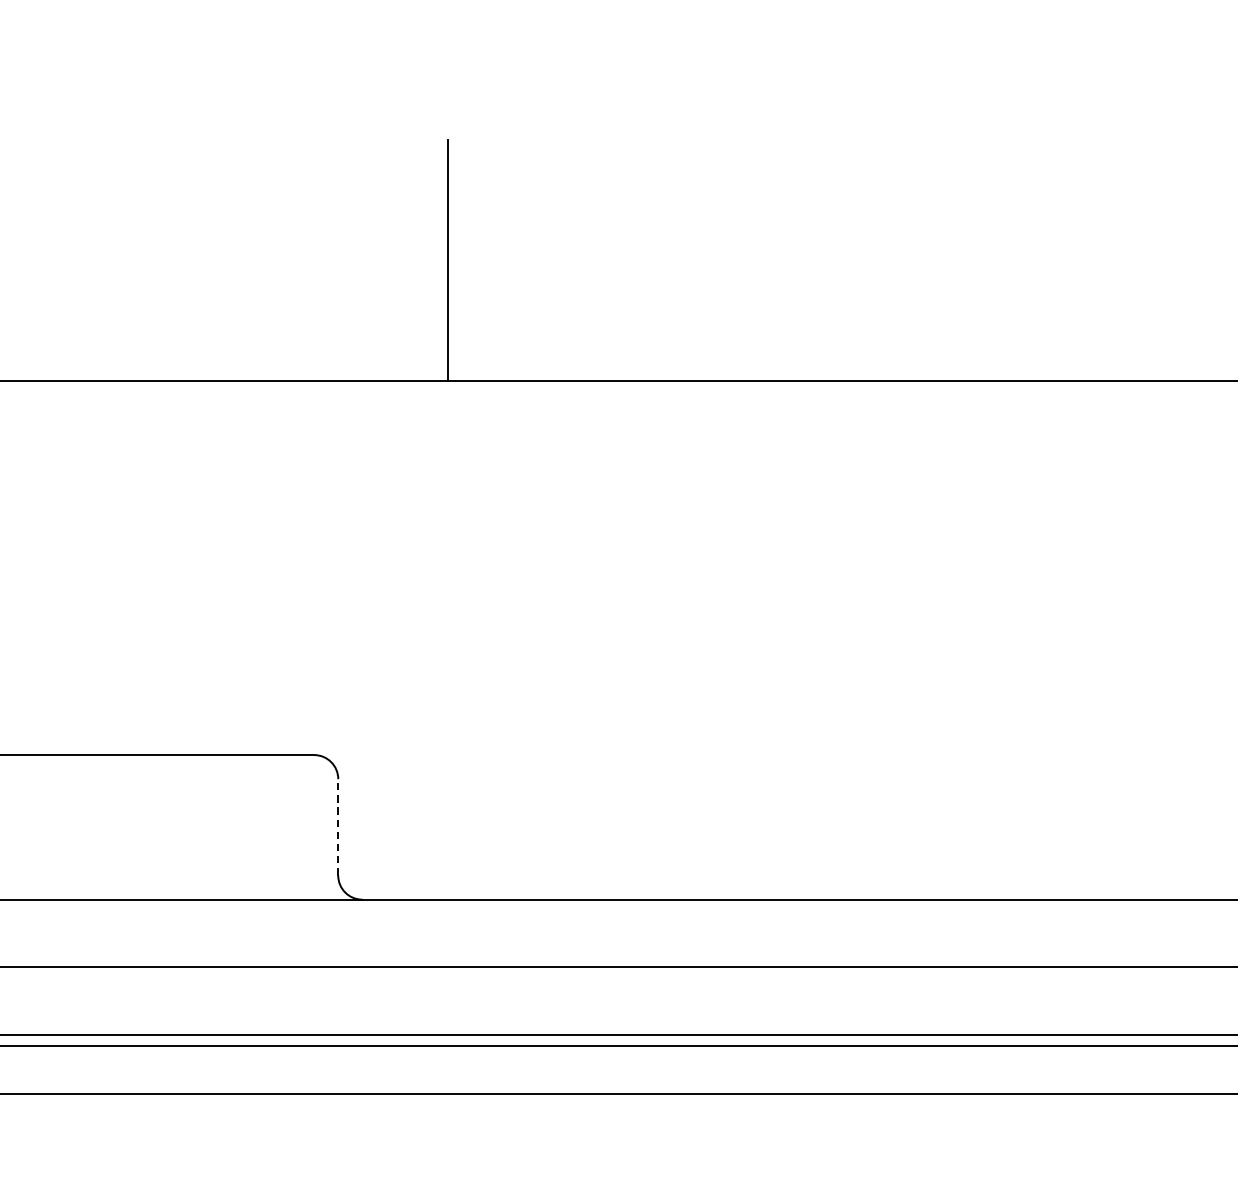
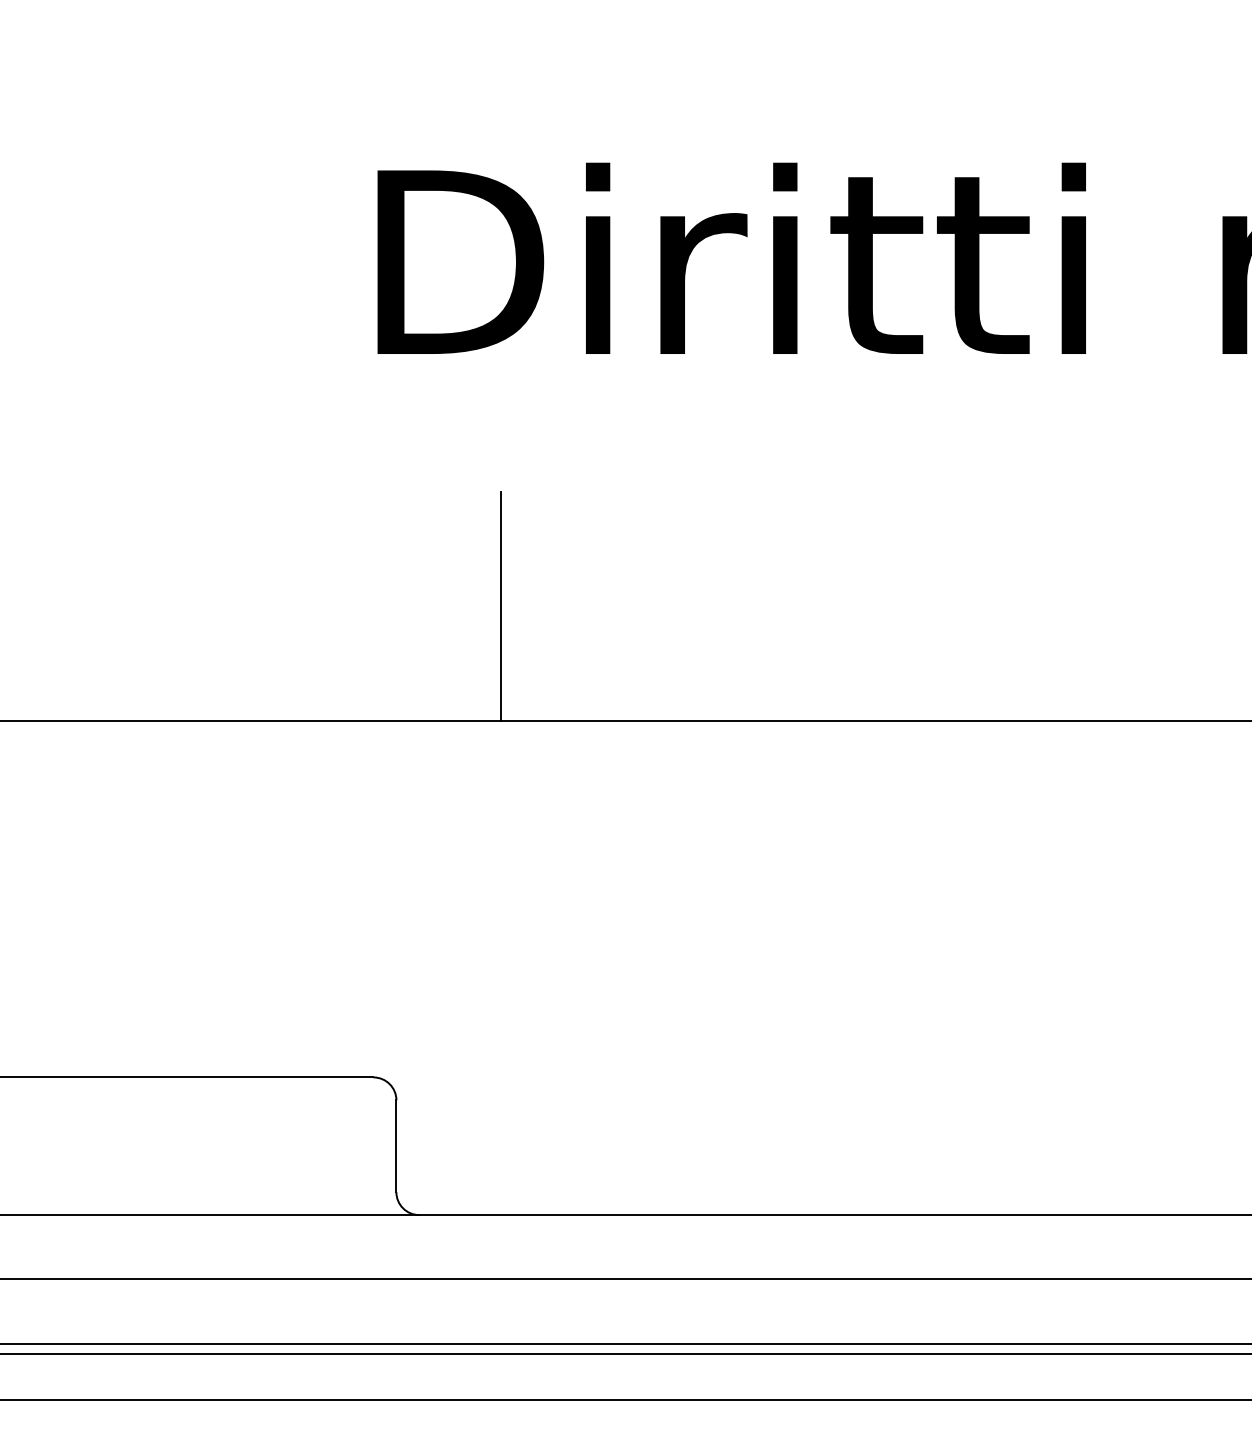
line: (338, 827) -> (396, 1146), dashed -> solid

